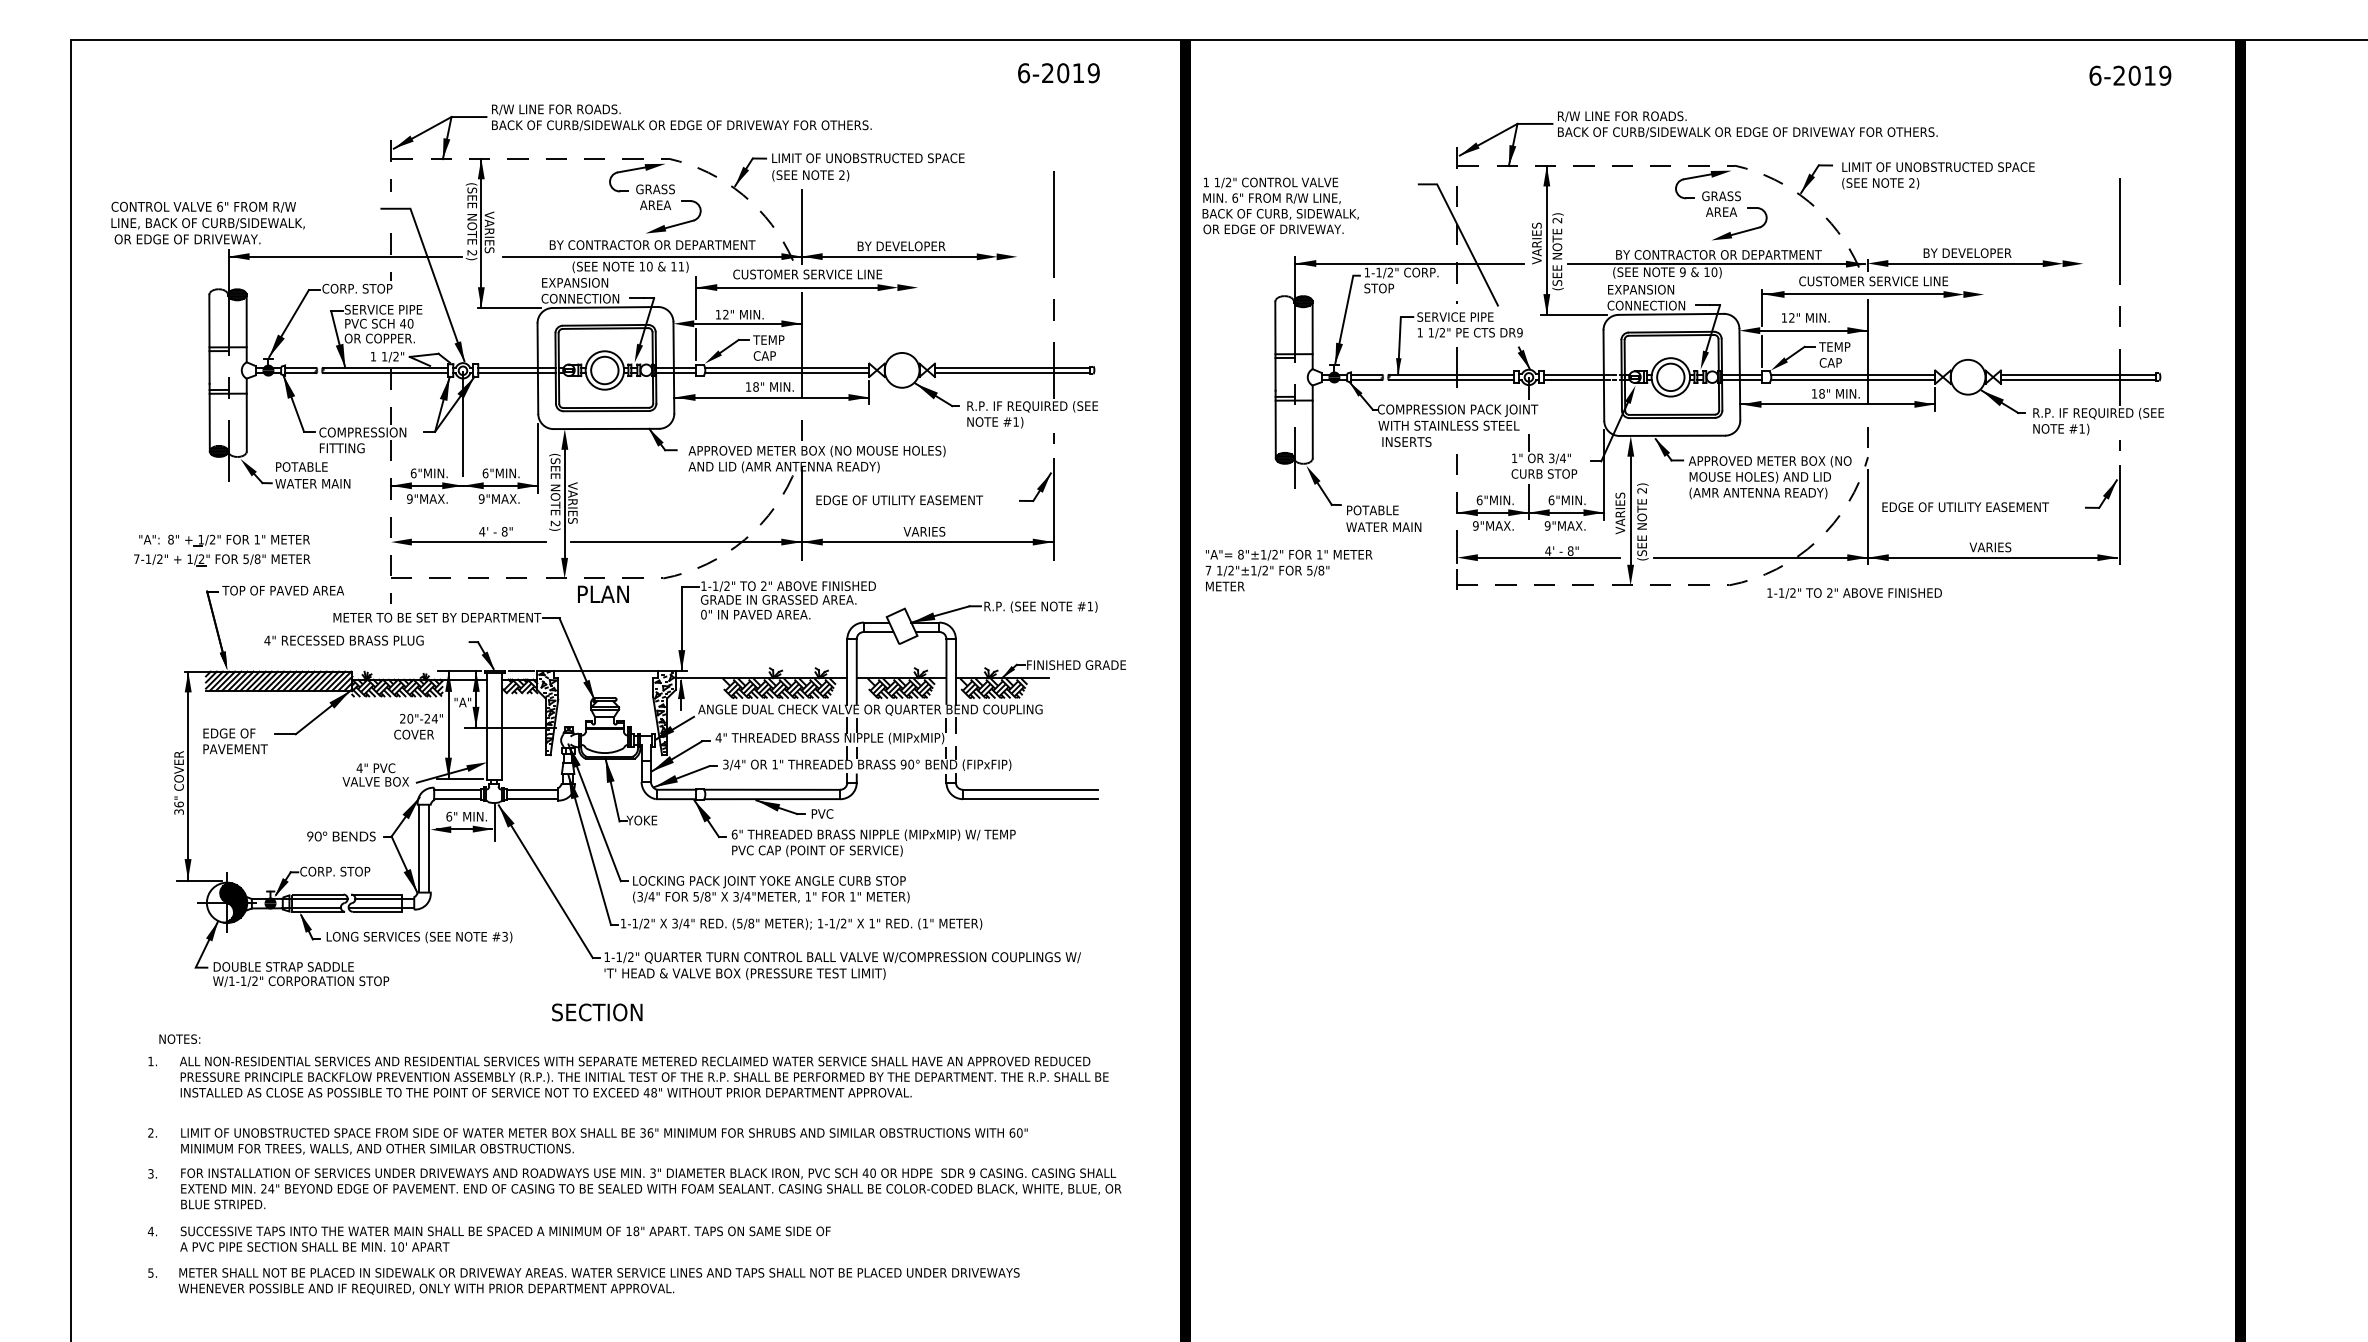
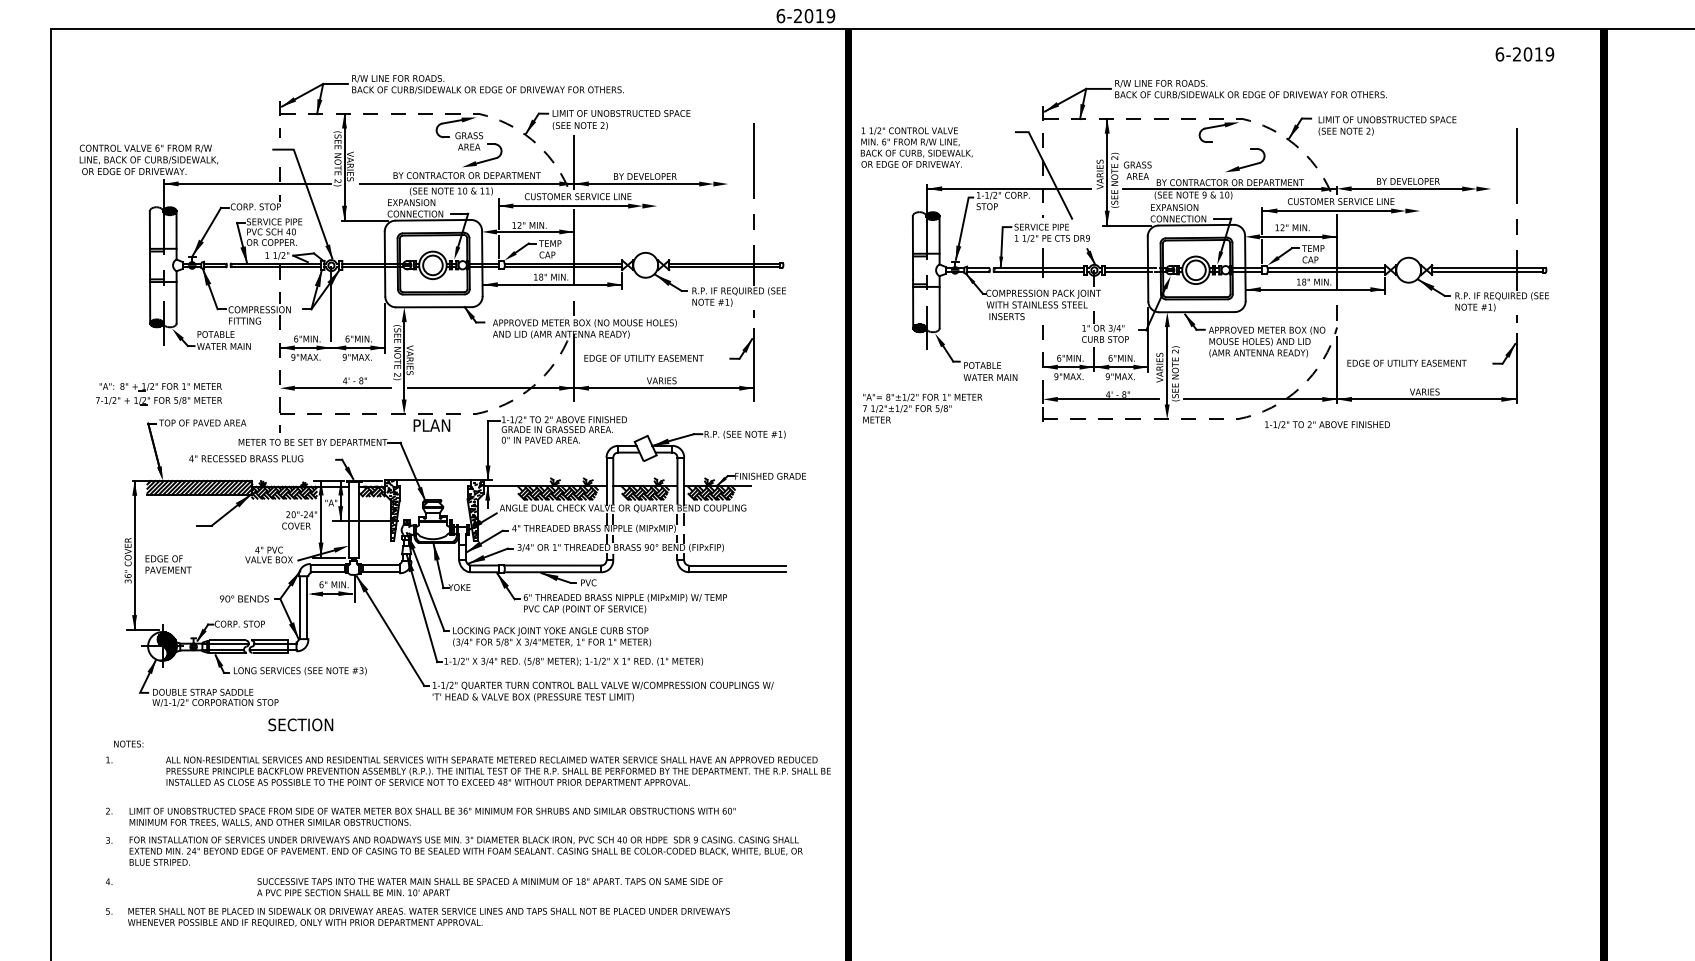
text: (1058, 73) -> (805, 16), moved
text: (1721, 203) -> (1137, 170), moved
text: (235, 741) -> (168, 564), moved
text: (597, 1012) -> (300, 724), moved
text: (644, 1076) -> (498, 770), moved
text: (505, 1238) -> (489, 886), moved

